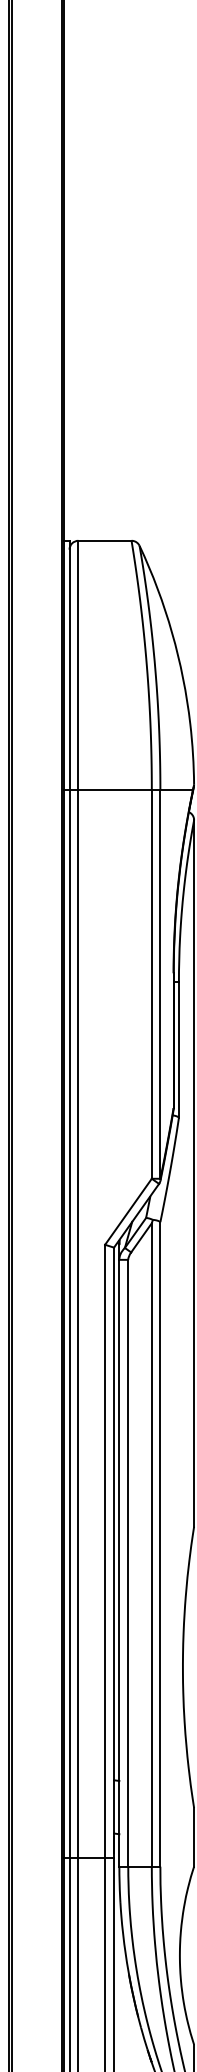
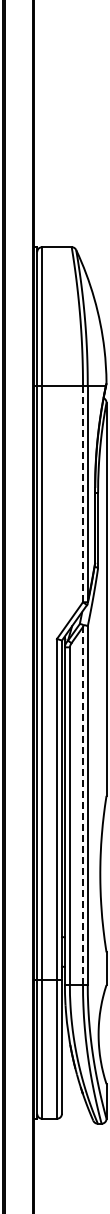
line: (152, 983) -> (83, 493), solid -> dashed
line: (152, 1544) -> (83, 805), solid -> dashed

